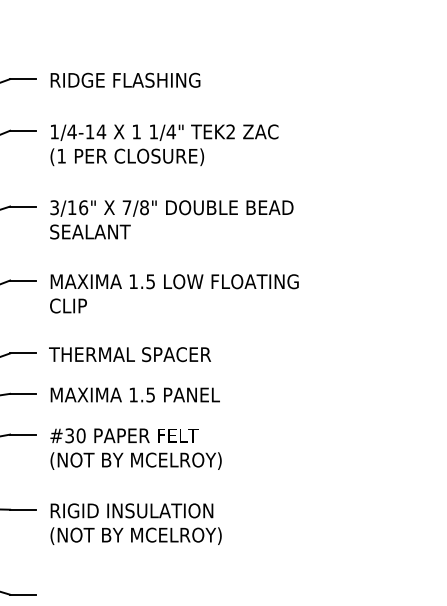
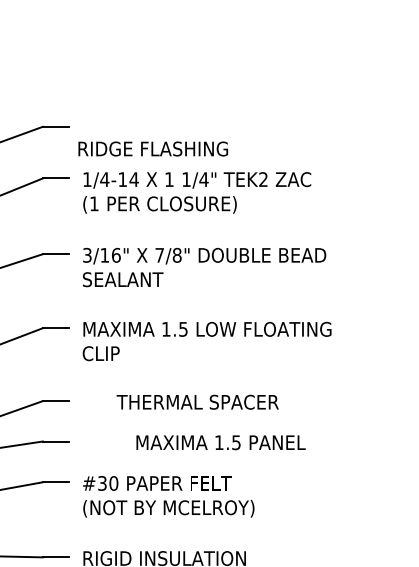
text: (125, 79) -> (153, 148), moved
text: (129, 354) -> (197, 402), moved
text: (134, 394) -> (220, 442), moved

